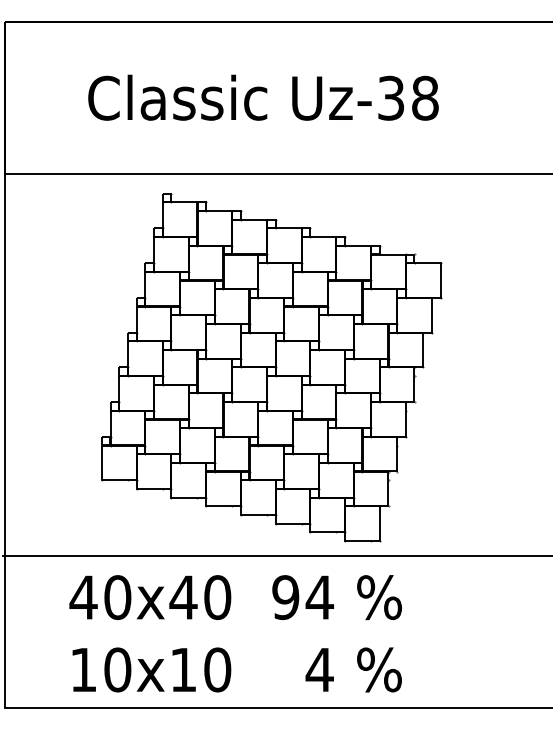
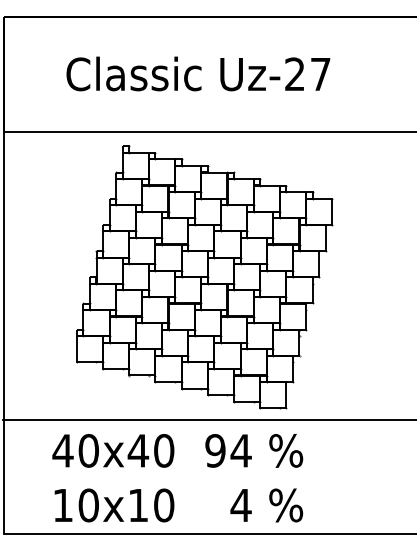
text: (408, 97) -> (308, 73), Uz-38 -> Uz-27

